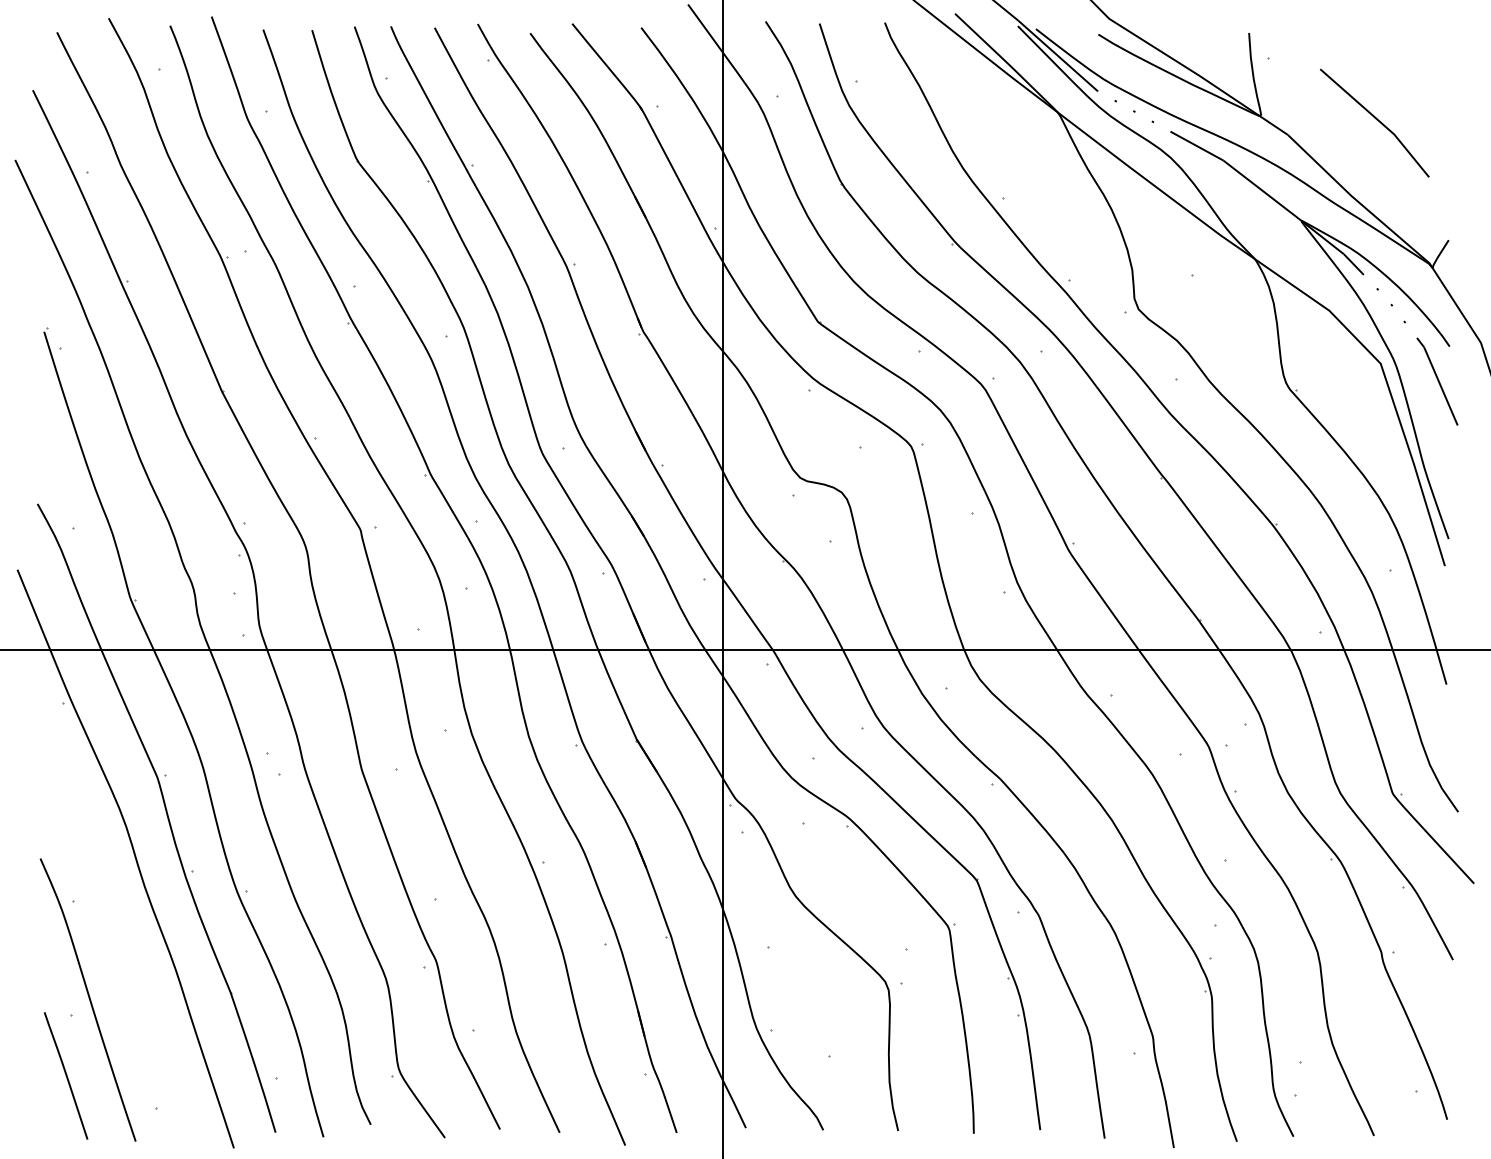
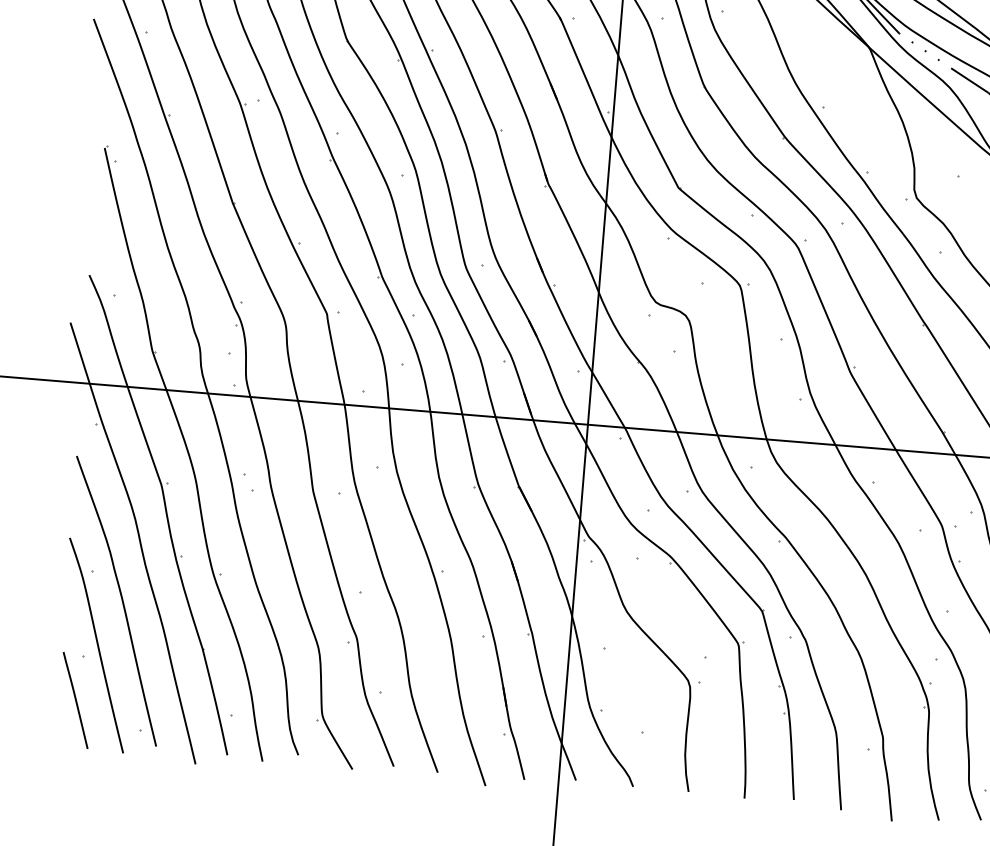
curve: (116, 935) -> (121, 599), added

